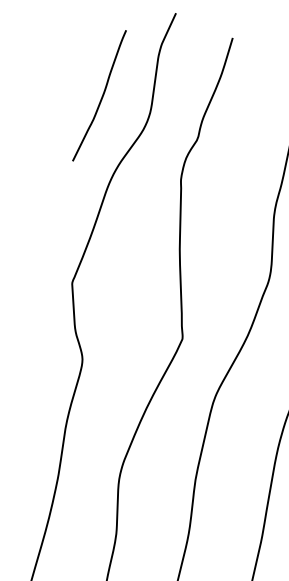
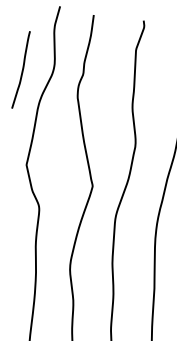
curve: (100, 96) -> (21, 70), moved

